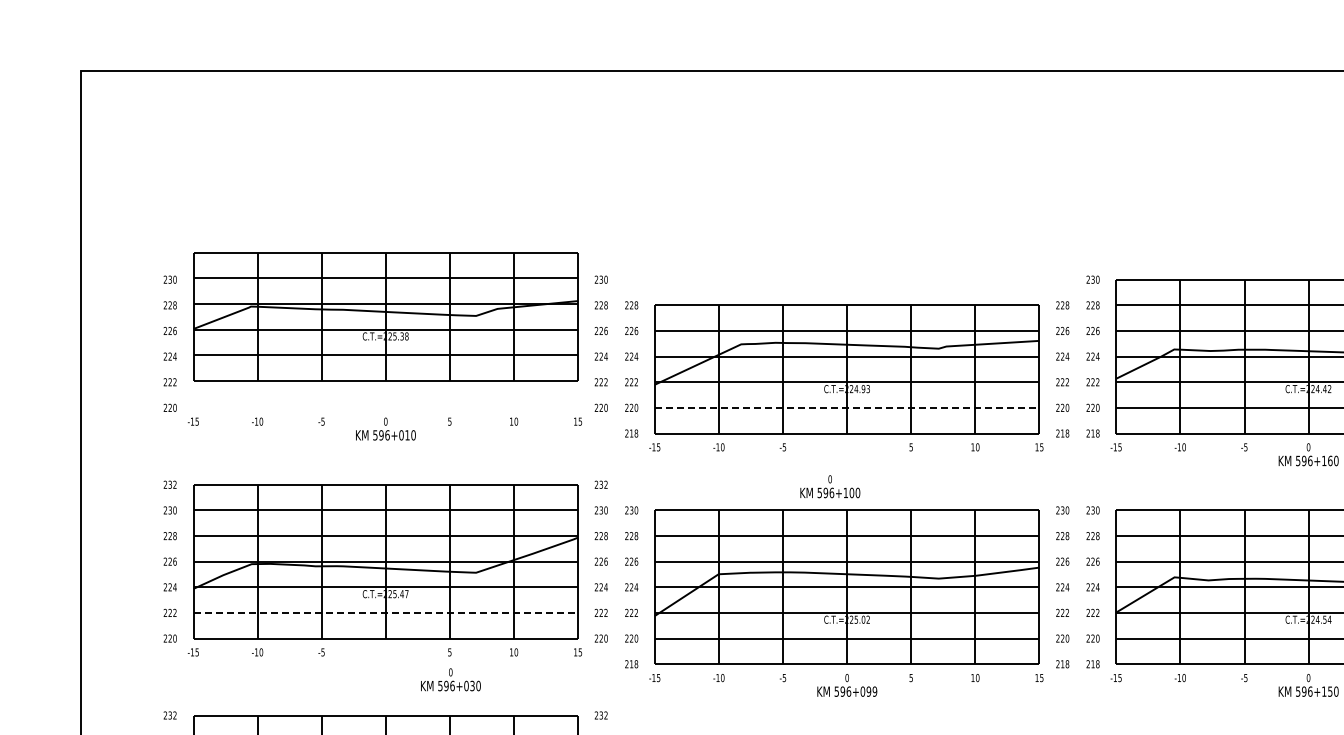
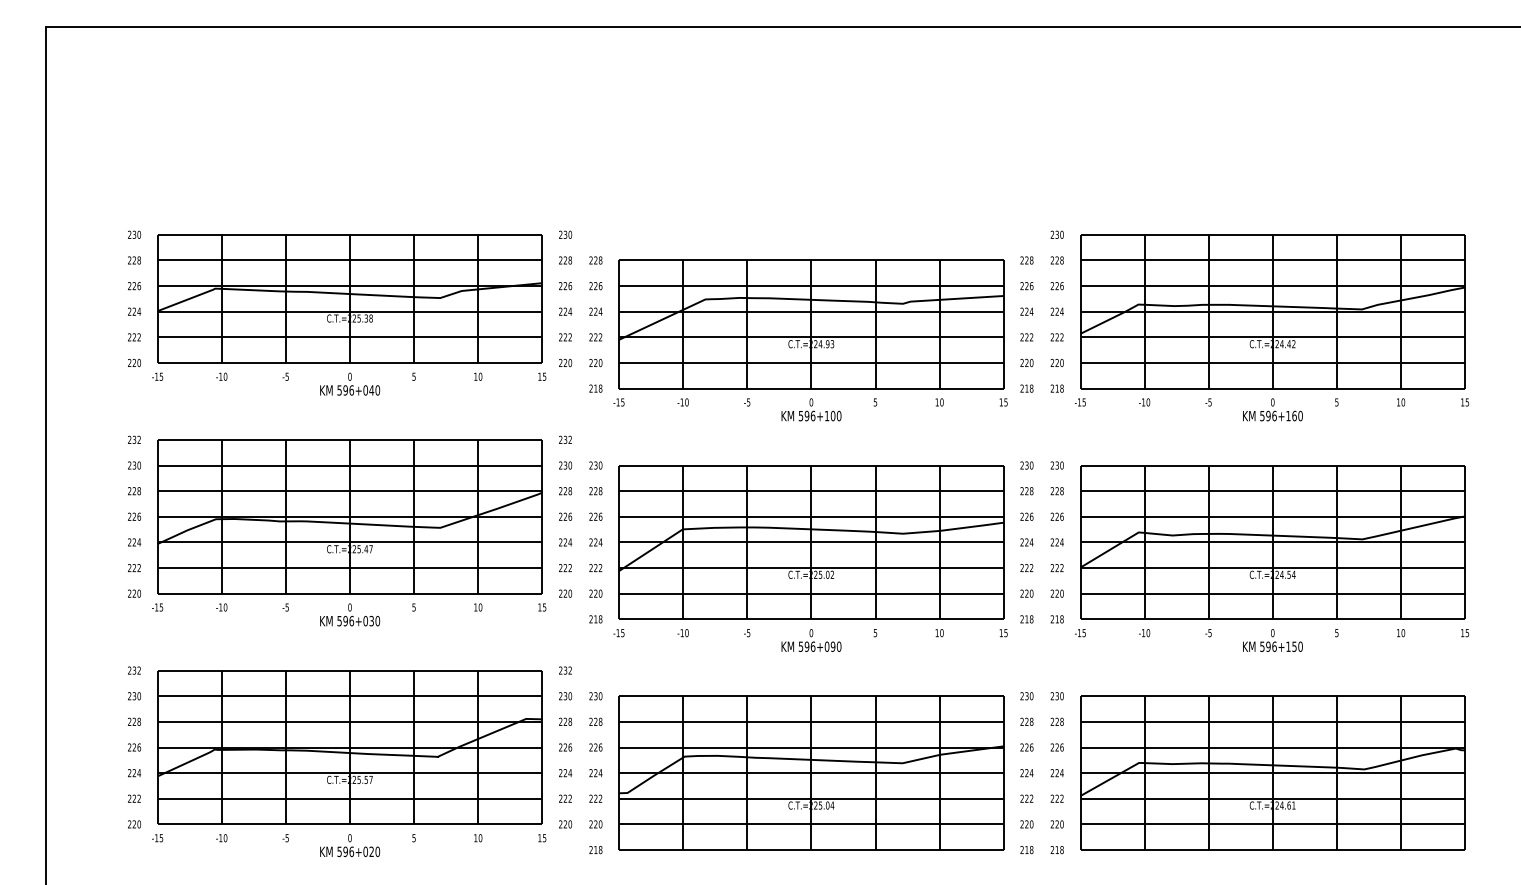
part: (385, 316) -> (349, 298), moved
line: (847, 408) -> (811, 363), dashed -> solid
text: (407, 435) -> (371, 390), 596+010 -> 596+040
text: (830, 486) -> (811, 409), moved
line: (386, 613) -> (350, 568), dashed -> solid
text: (451, 679) -> (350, 614), moved
text: (874, 691) -> (838, 646), 596+099 -> 596+090

